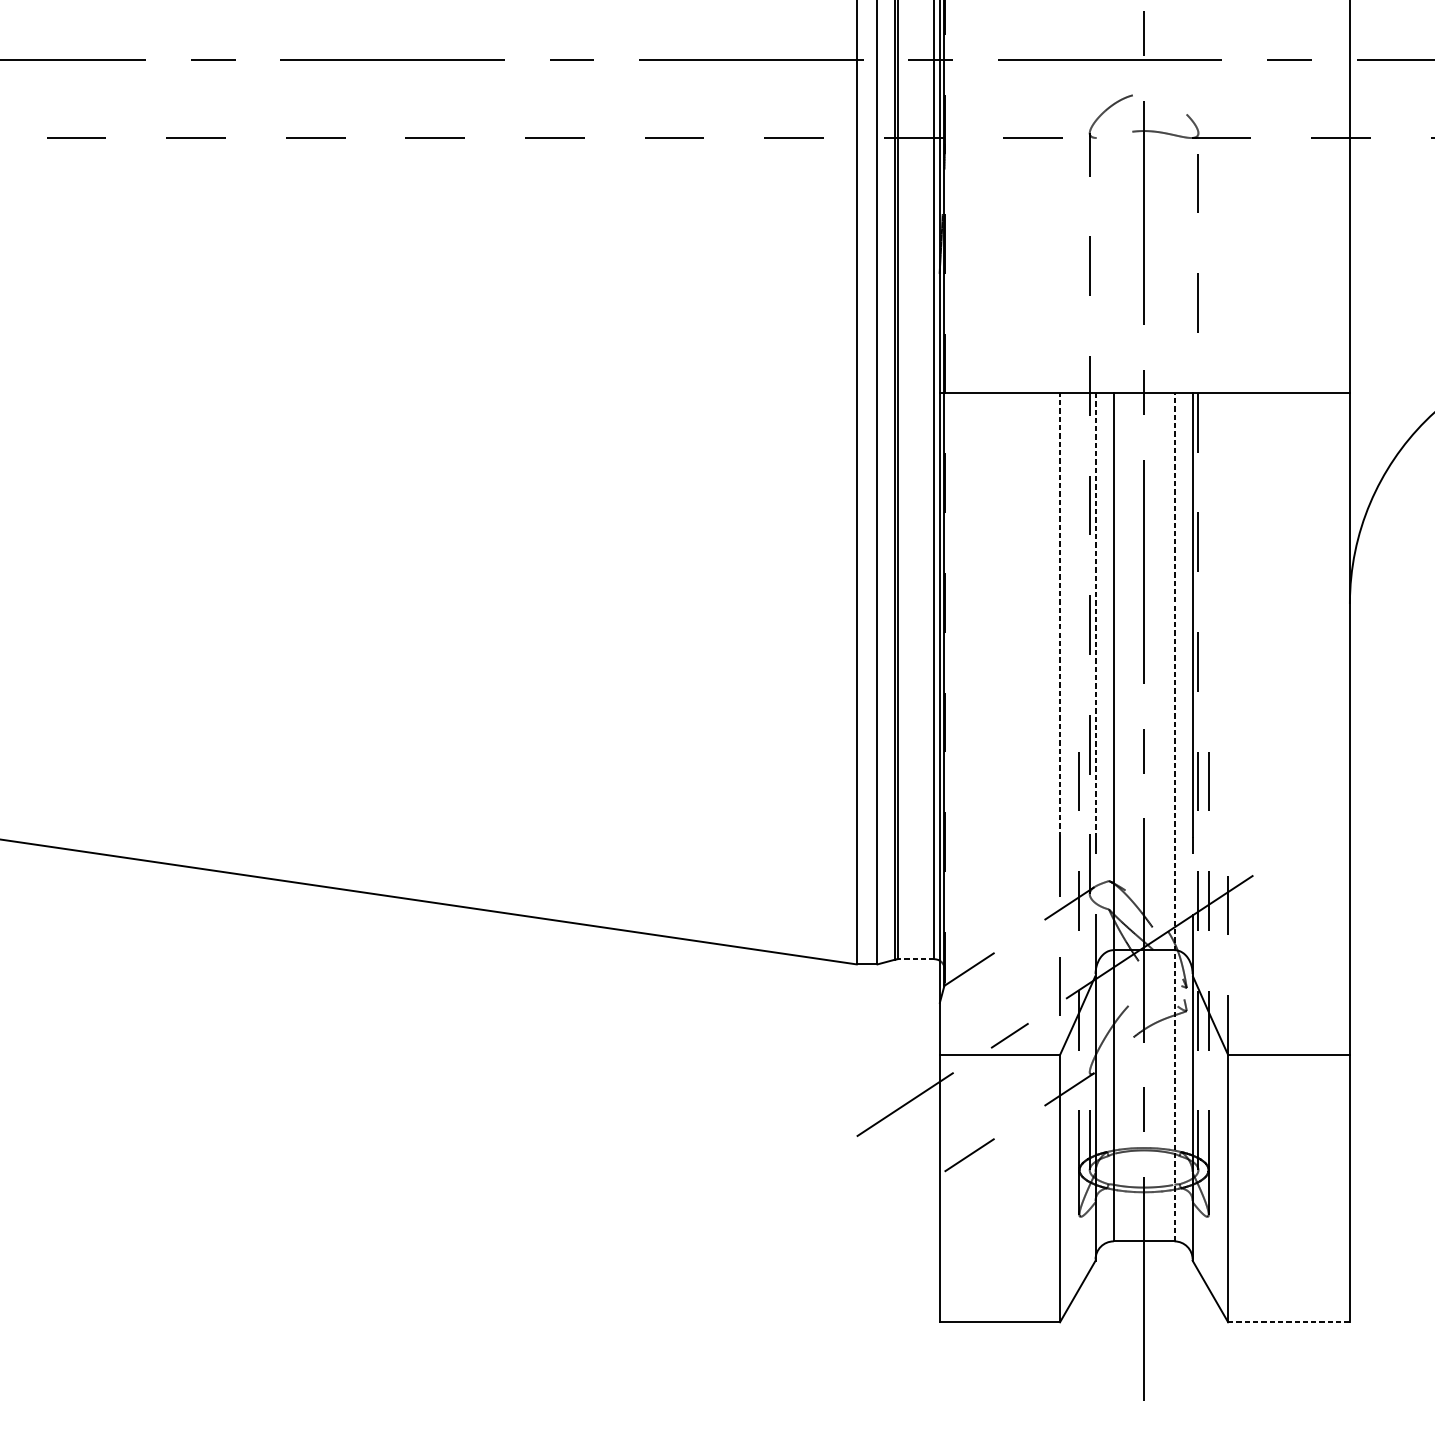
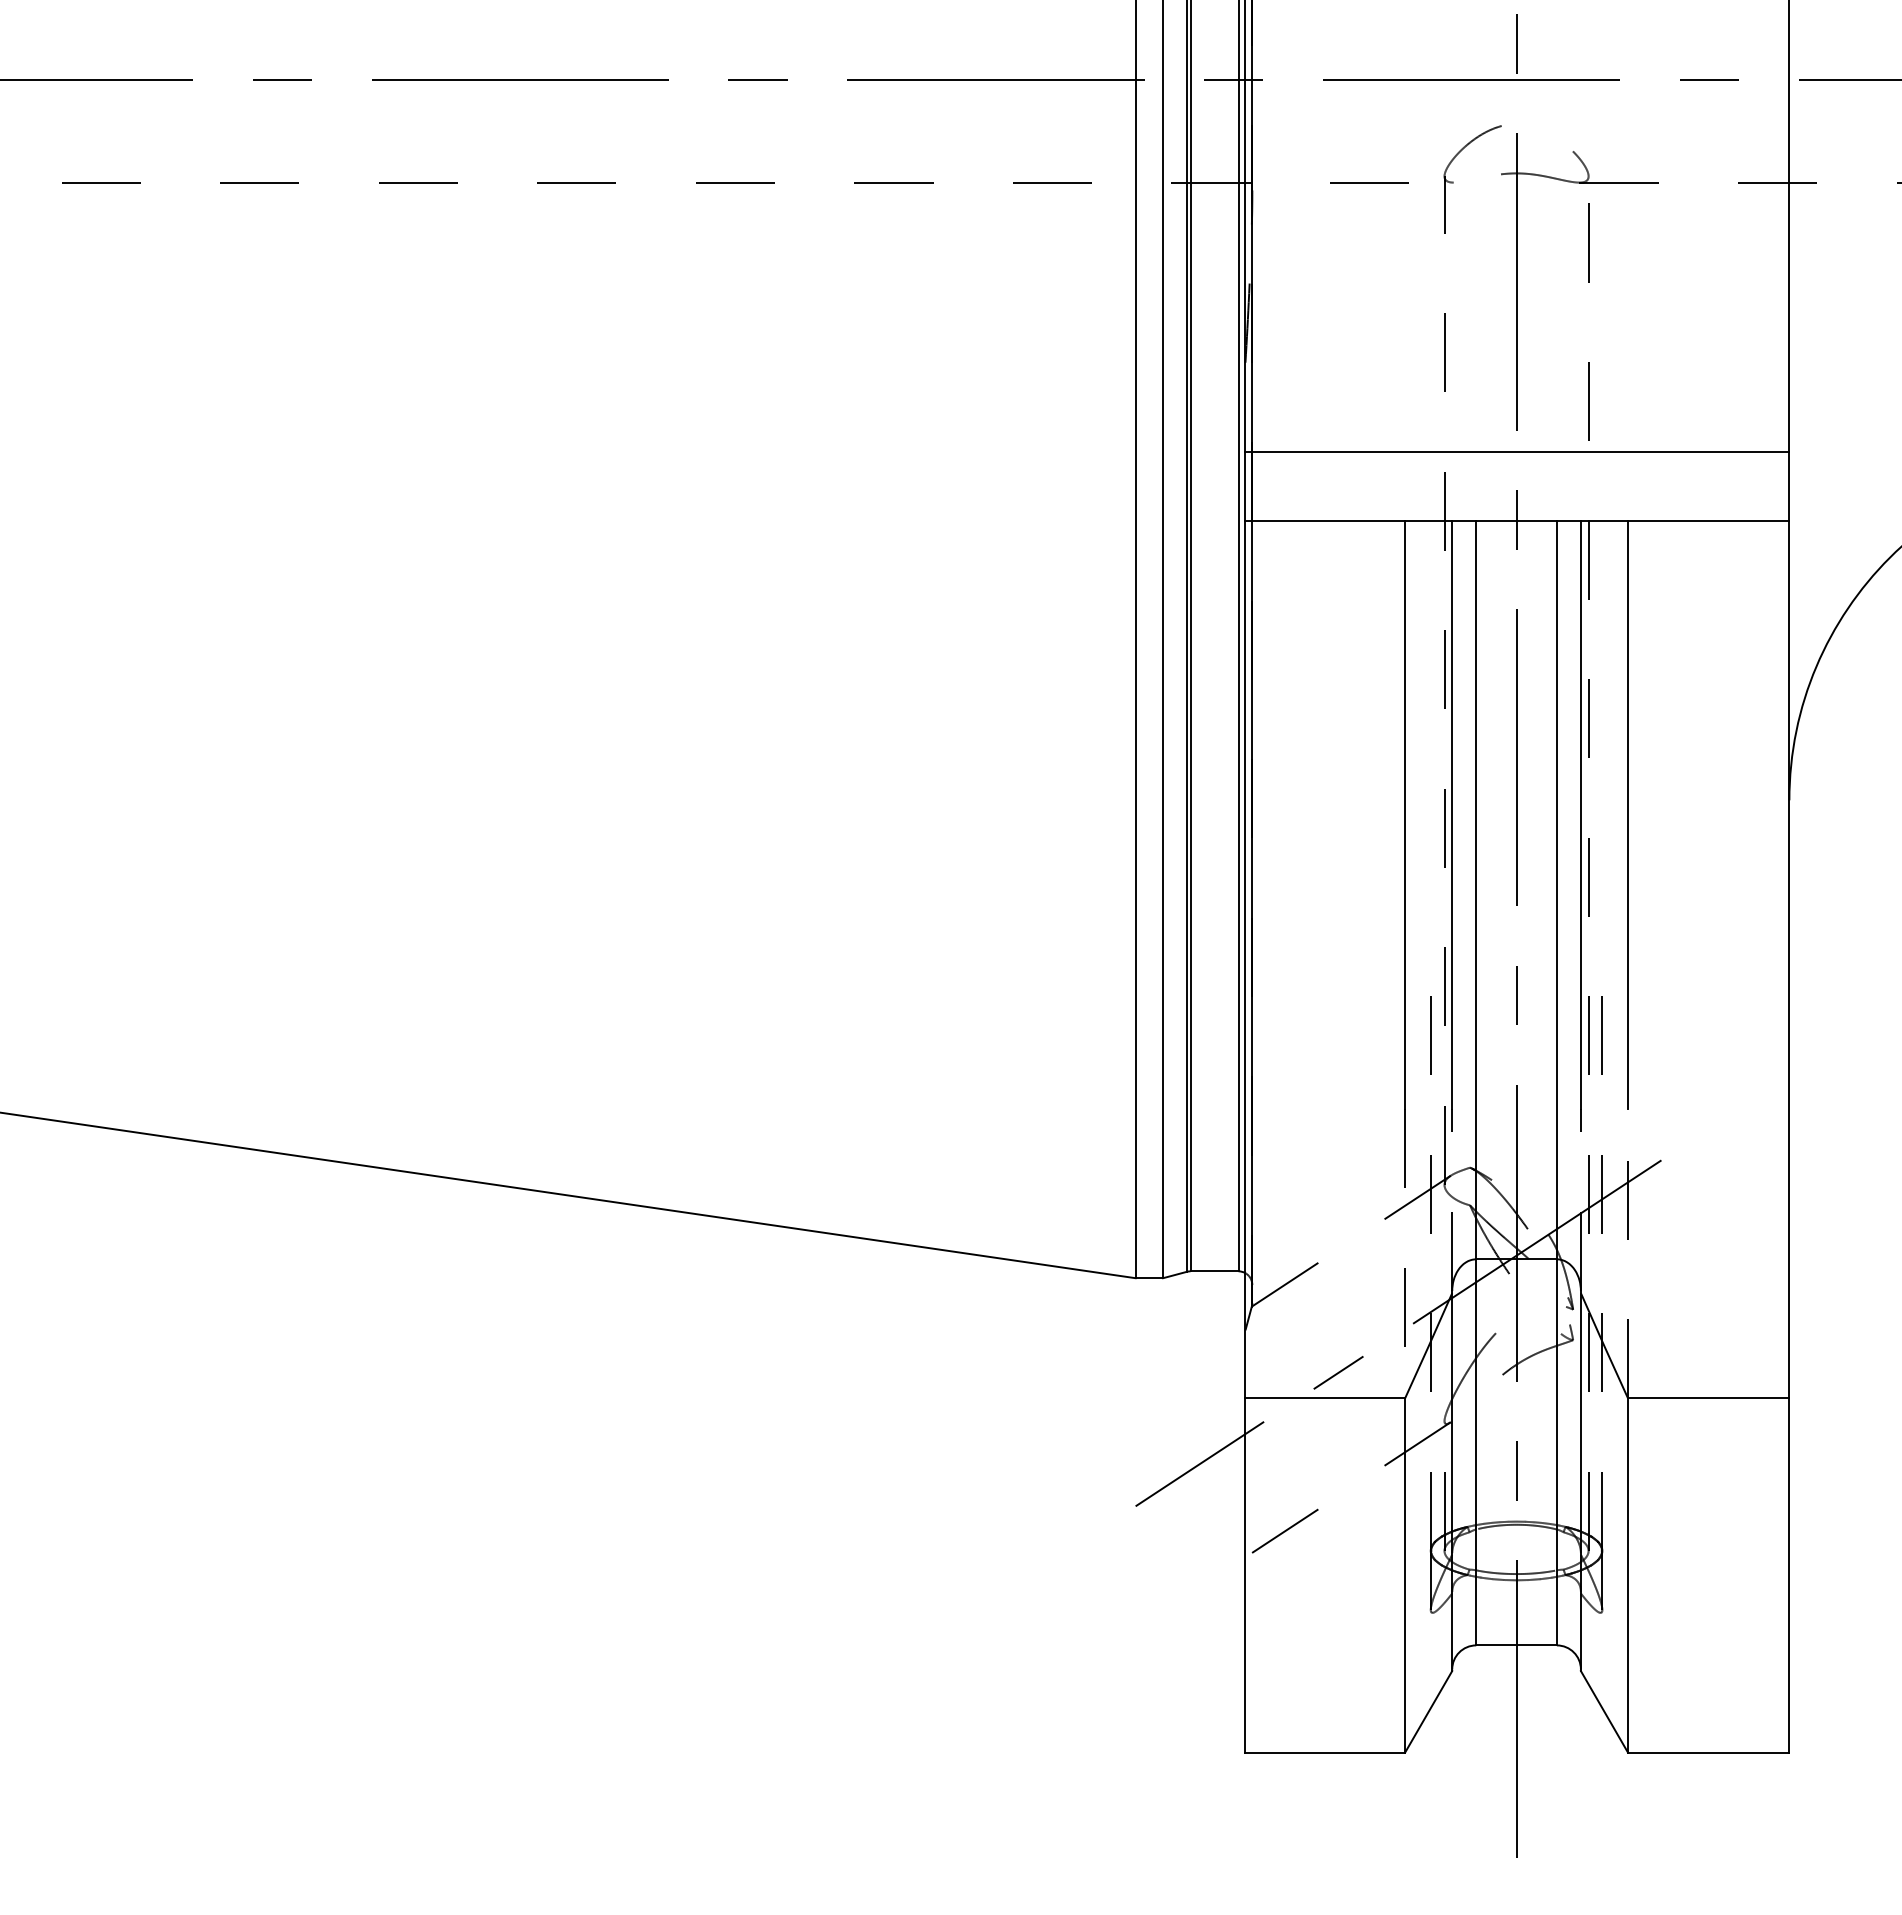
line: (1144, 341) -> (1517, 452), added
line: (1060, 614) -> (1405, 814), dashed -> solid
line: (1228, 614) -> (1628, 814), added
line: (1095, 615) -> (1452, 815), dashed -> solid
line: (1174, 816) -> (1556, 1082), dashed -> solid
line: (916, 959) -> (1214, 1271), dashed -> solid
line: (1288, 1322) -> (1708, 1752), dashed -> solid

